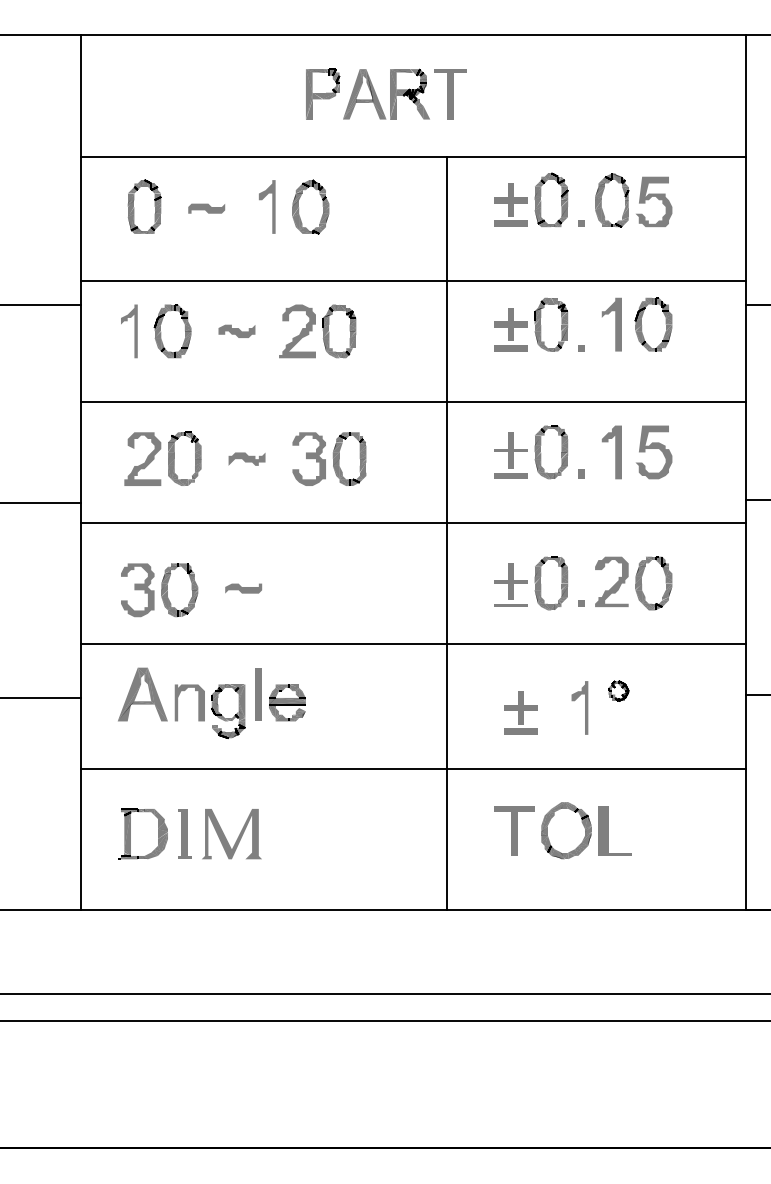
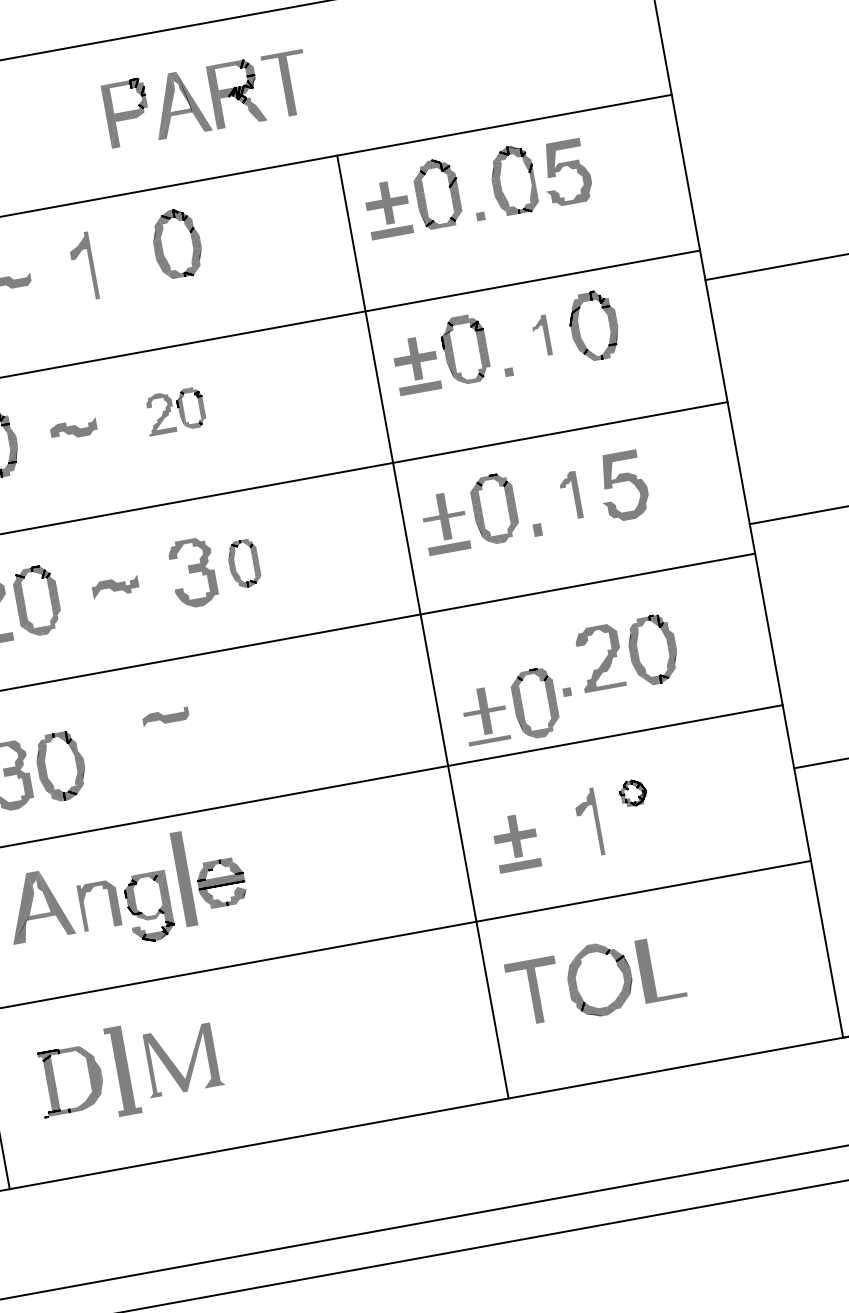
part: (310, 206) -> (176, 242), moved
part: (611, 324) -> (541, 335), size x0.6
part: (317, 331) -> (174, 411), size x0.6
part: (611, 452) -> (570, 495), size x0.7
part: (349, 458) -> (243, 563), size x0.7
line: (447, 532) -> (423, 626), moved
part: (530, 583) -> (509, 708), moved
part: (243, 588) -> (165, 716), moved
part: (258, 694) -> (183, 879), size x1.4
part: (184, 833) -> (122, 1070), size x1.4

